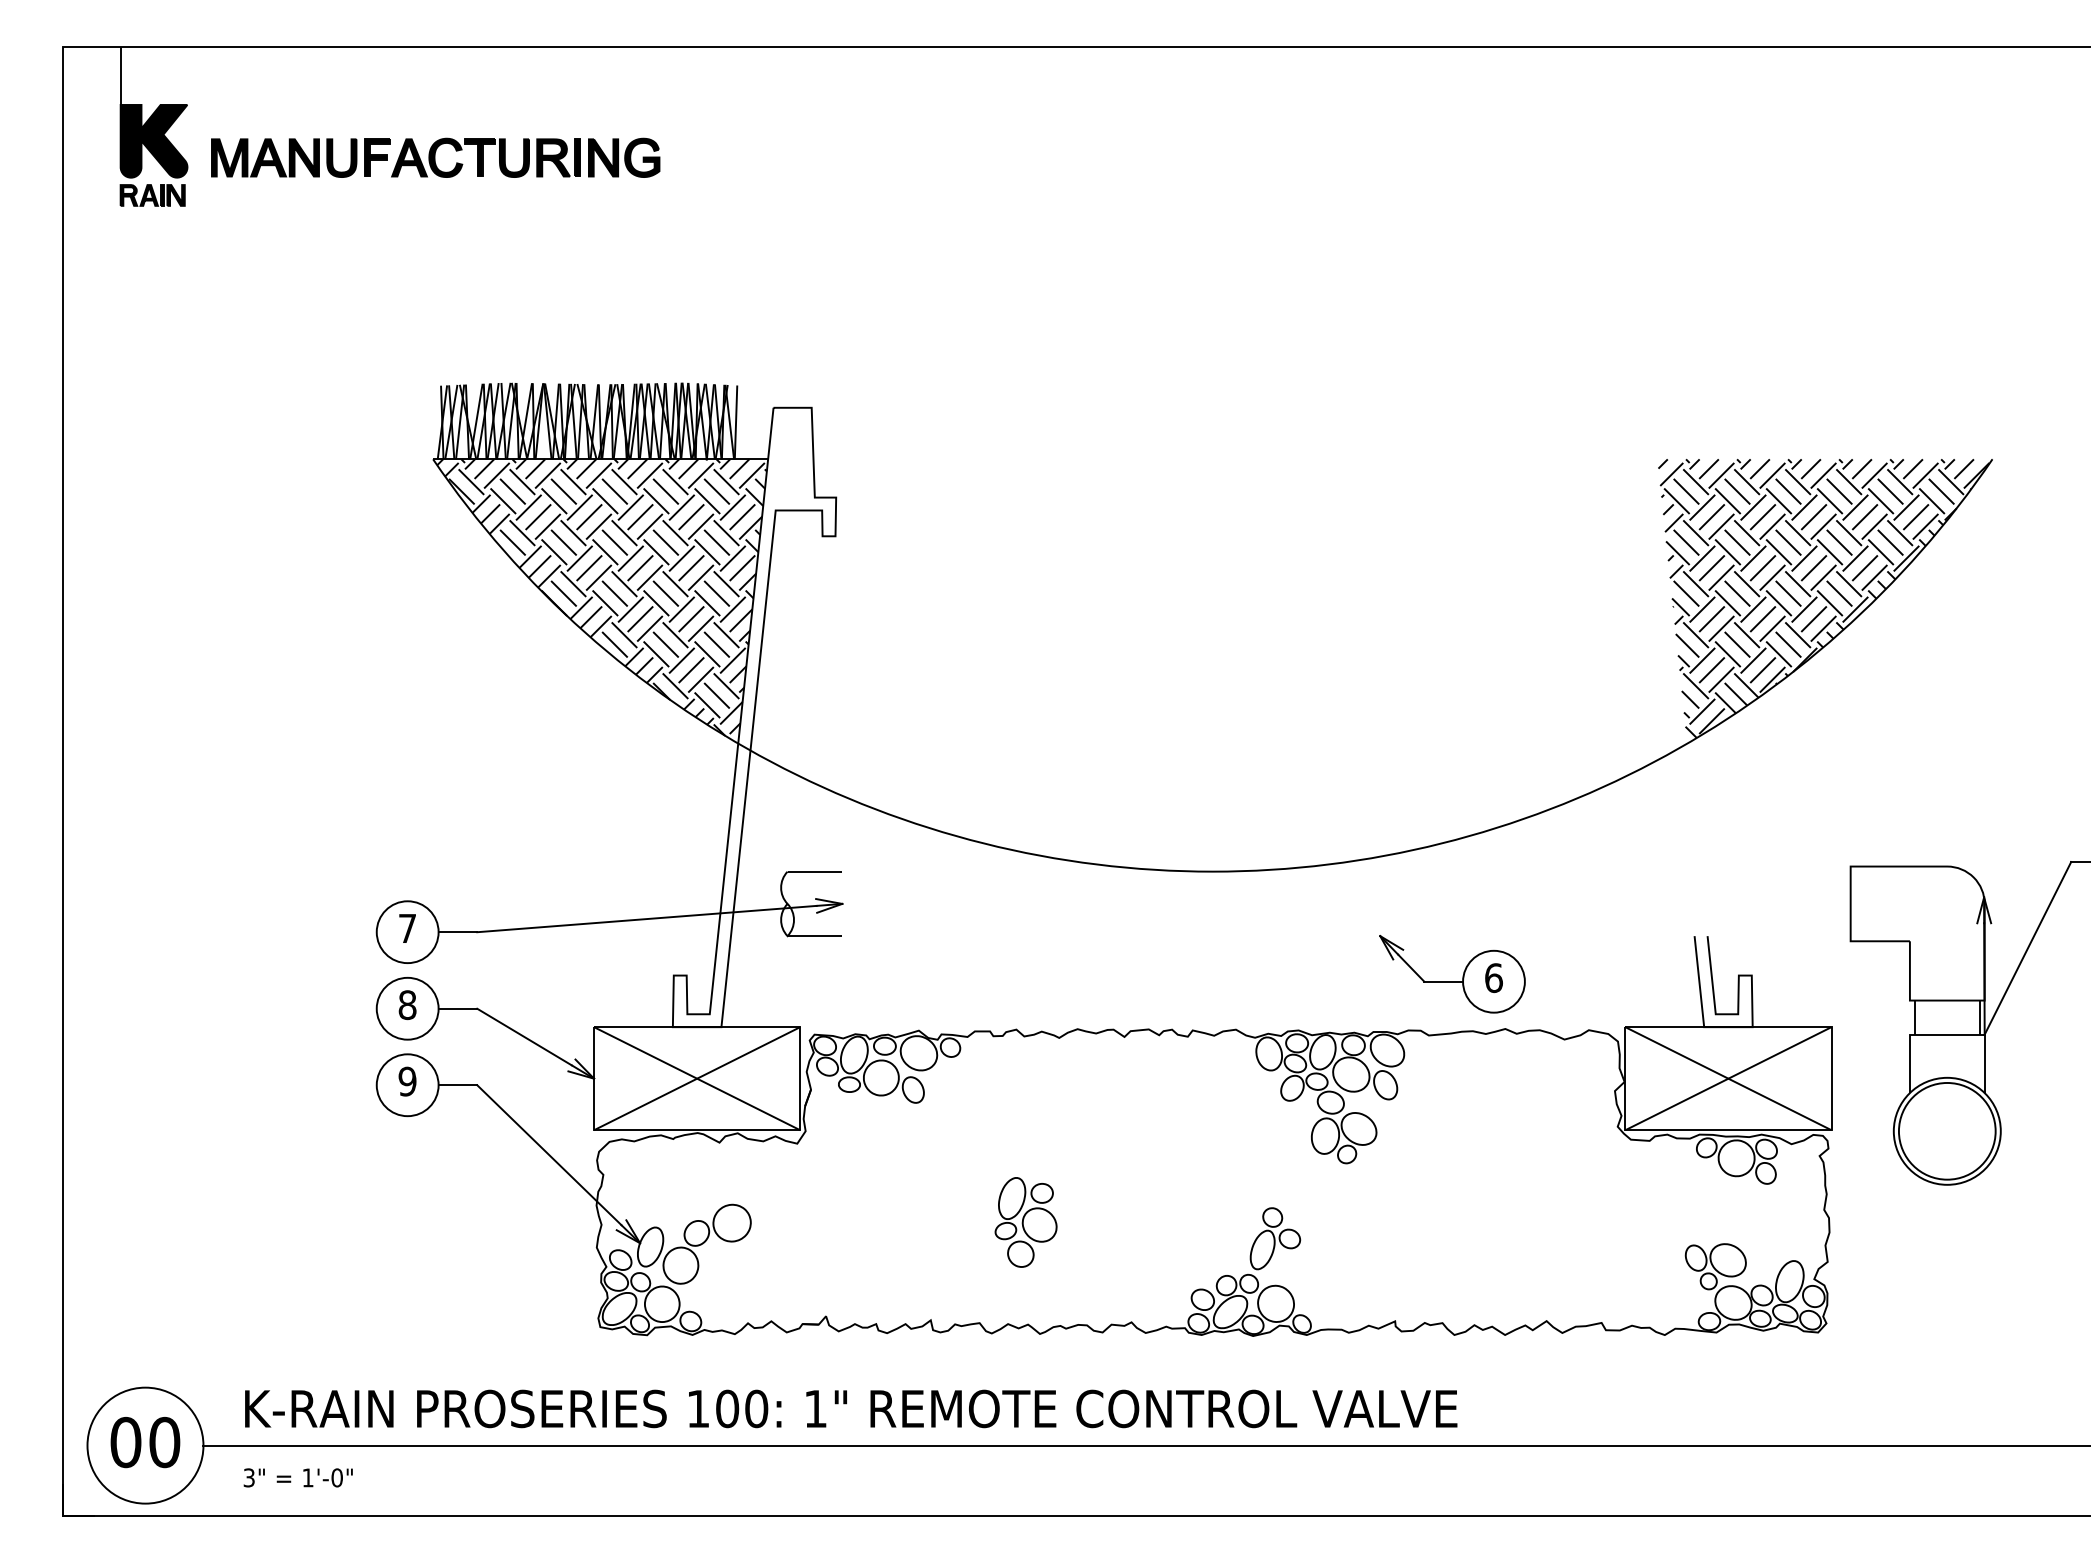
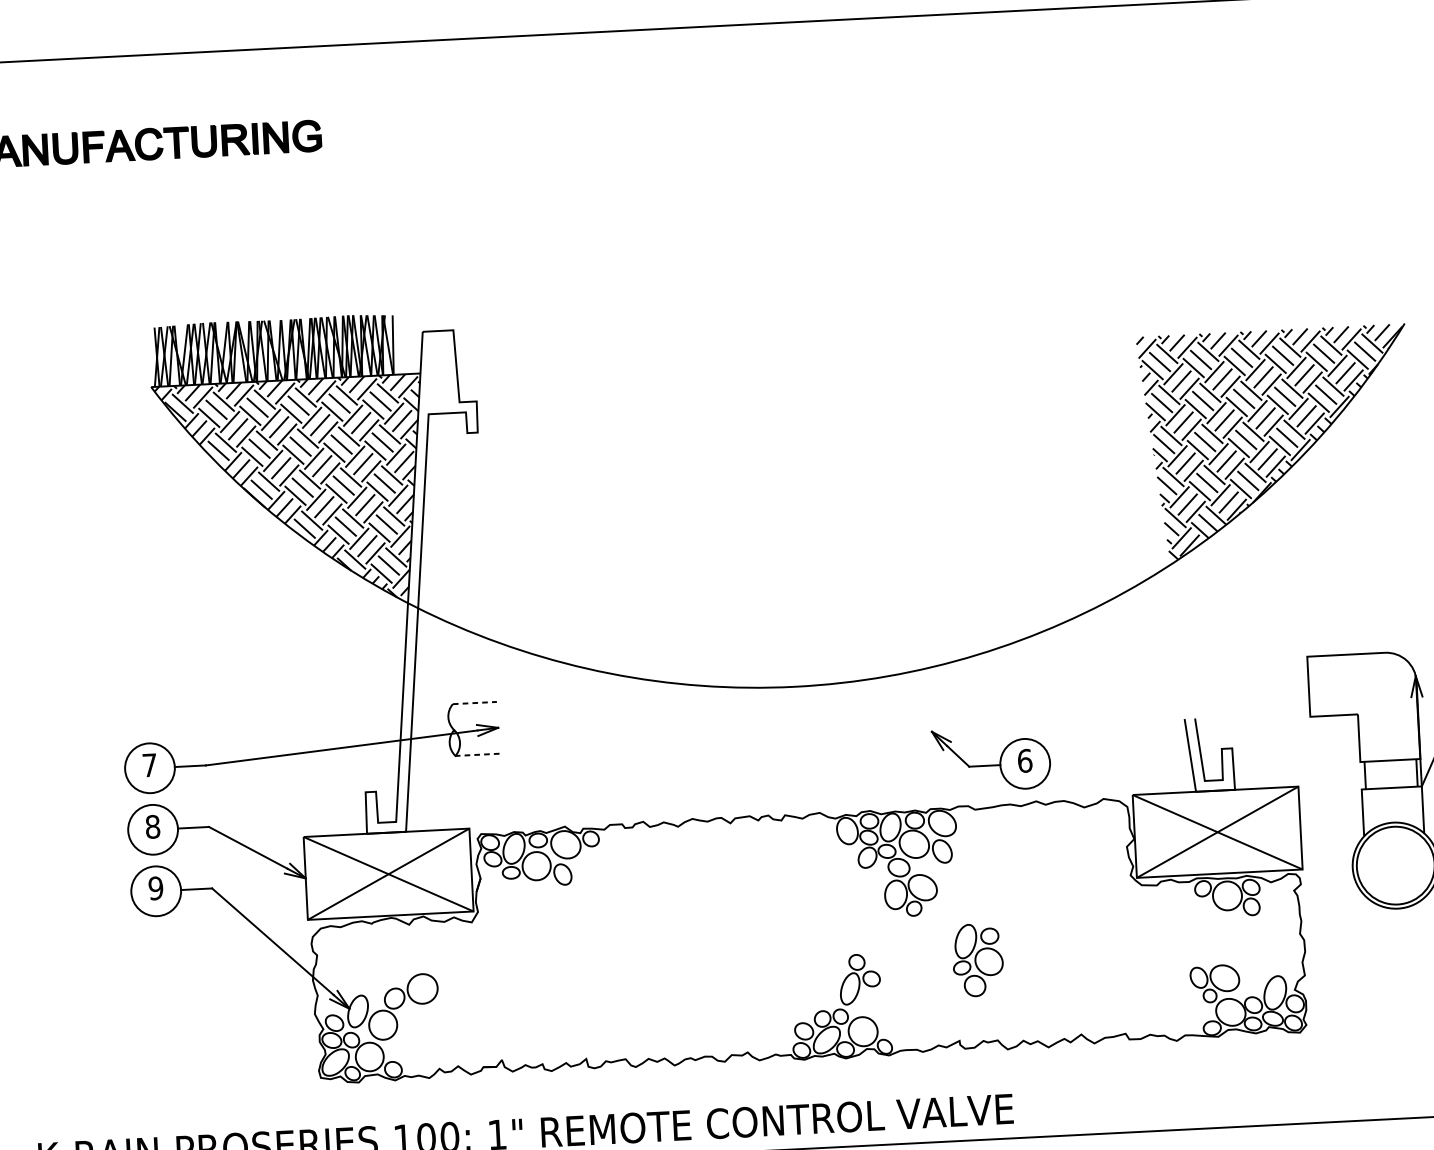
line: (815, 871) -> (475, 702), solid -> dashed
line: (814, 936) -> (477, 755), solid -> dashed
part: (1025, 1222) -> (977, 960), moved

